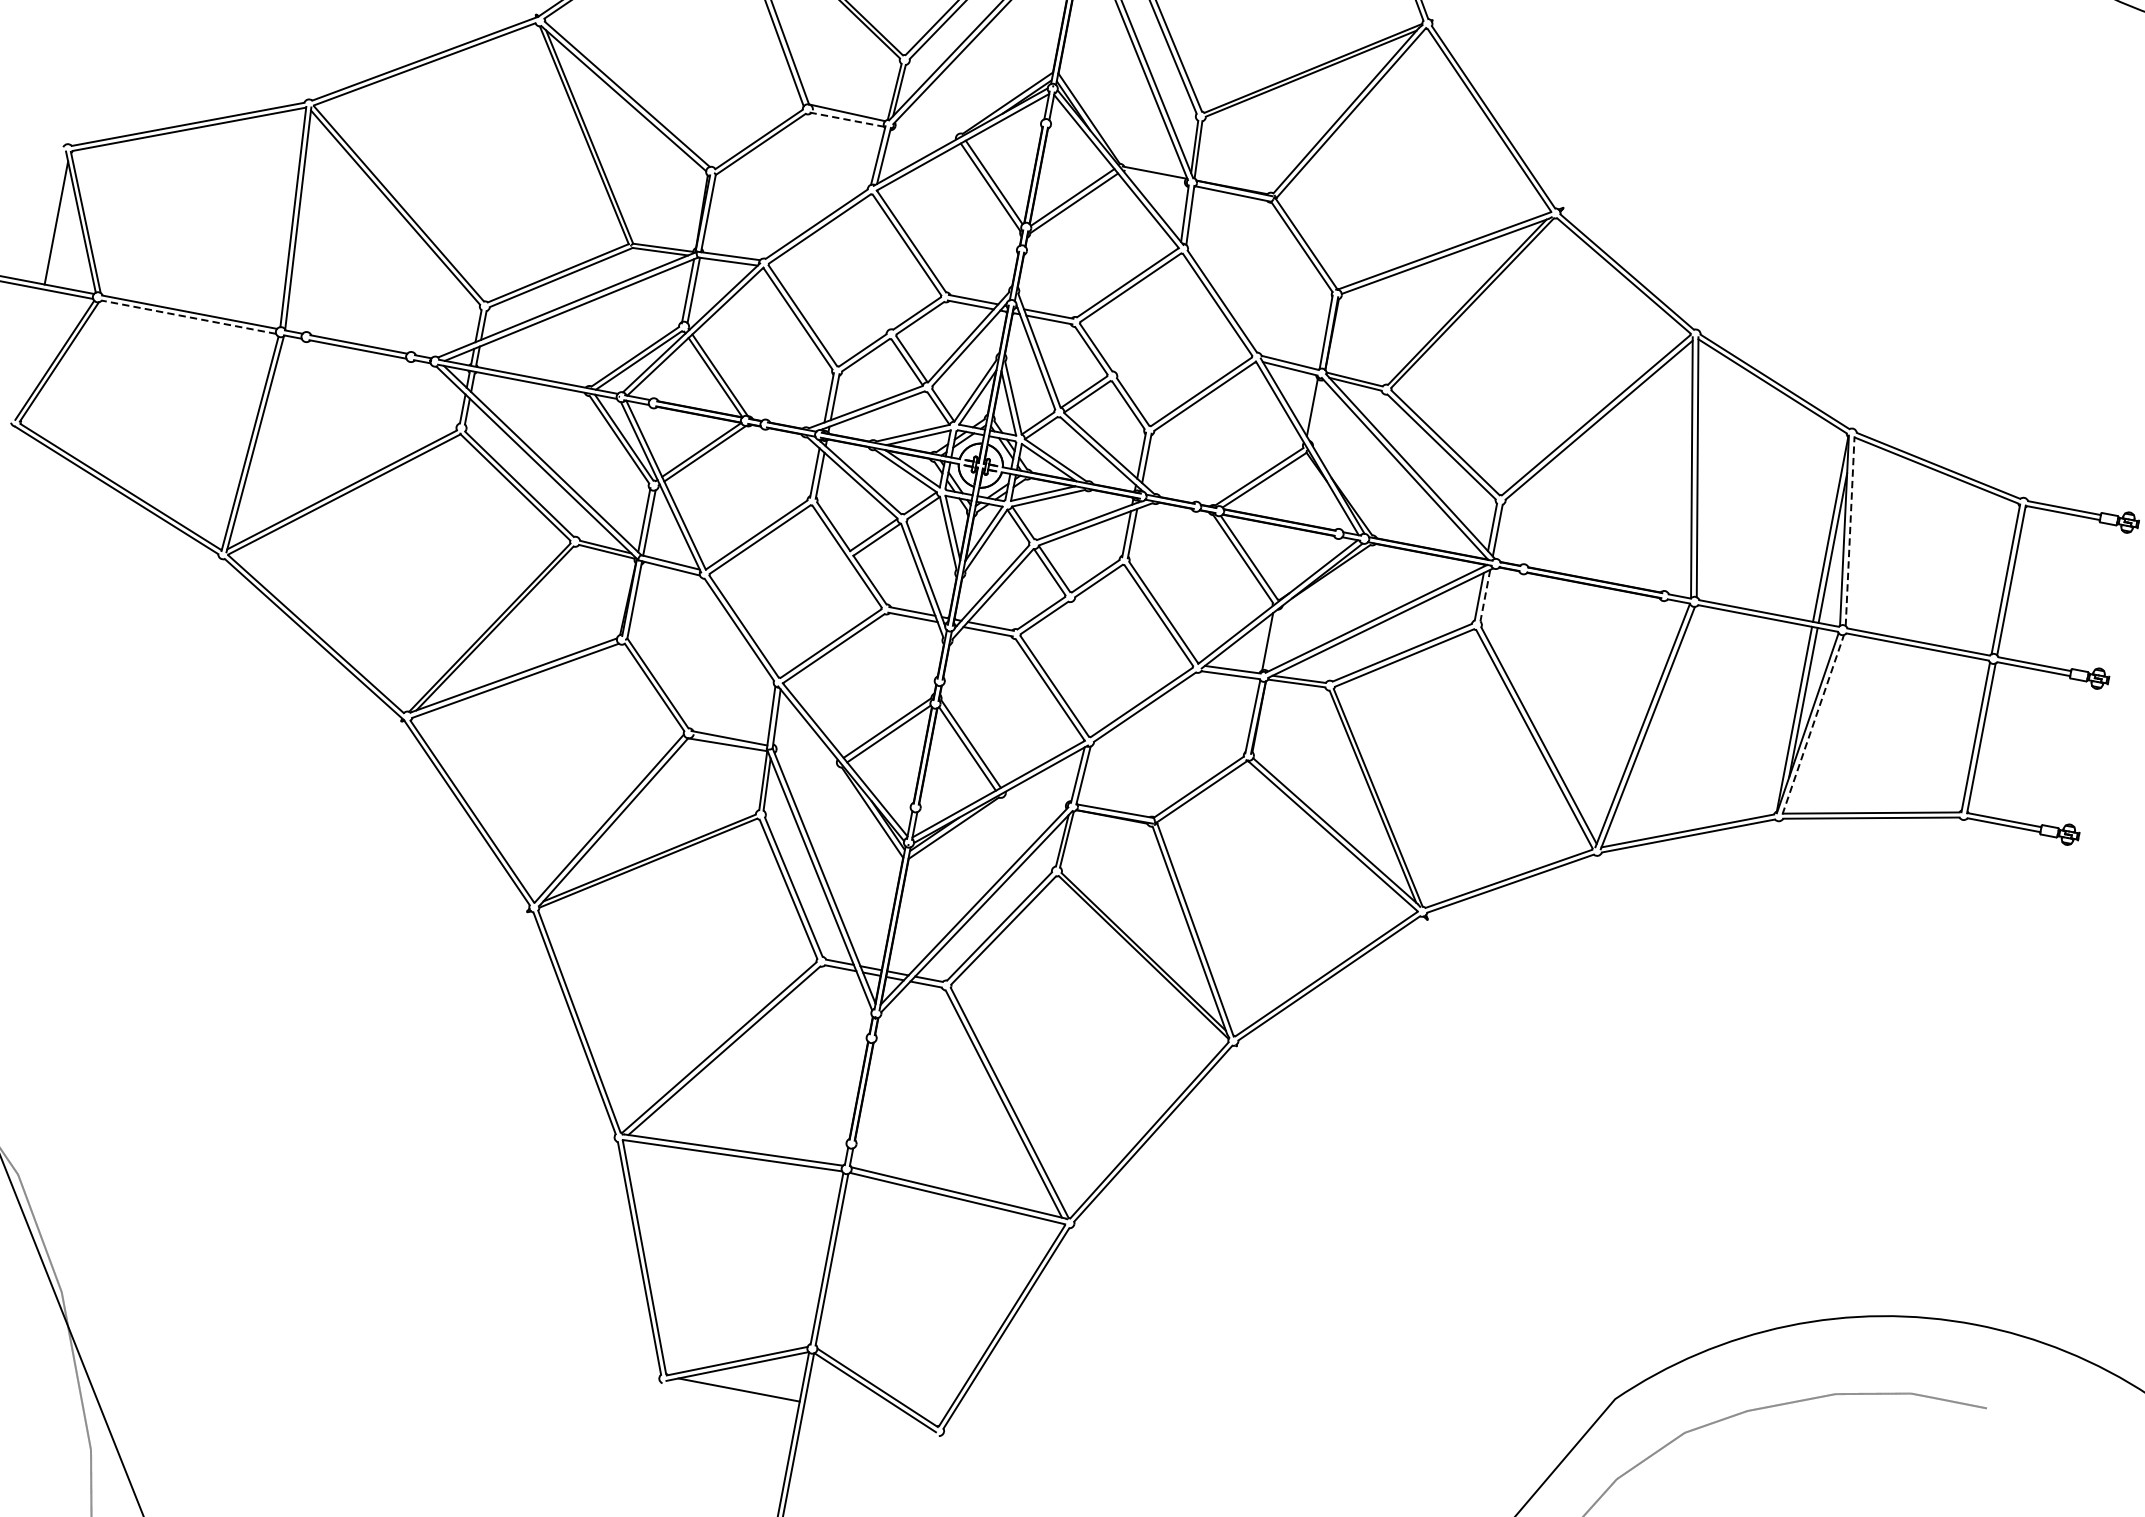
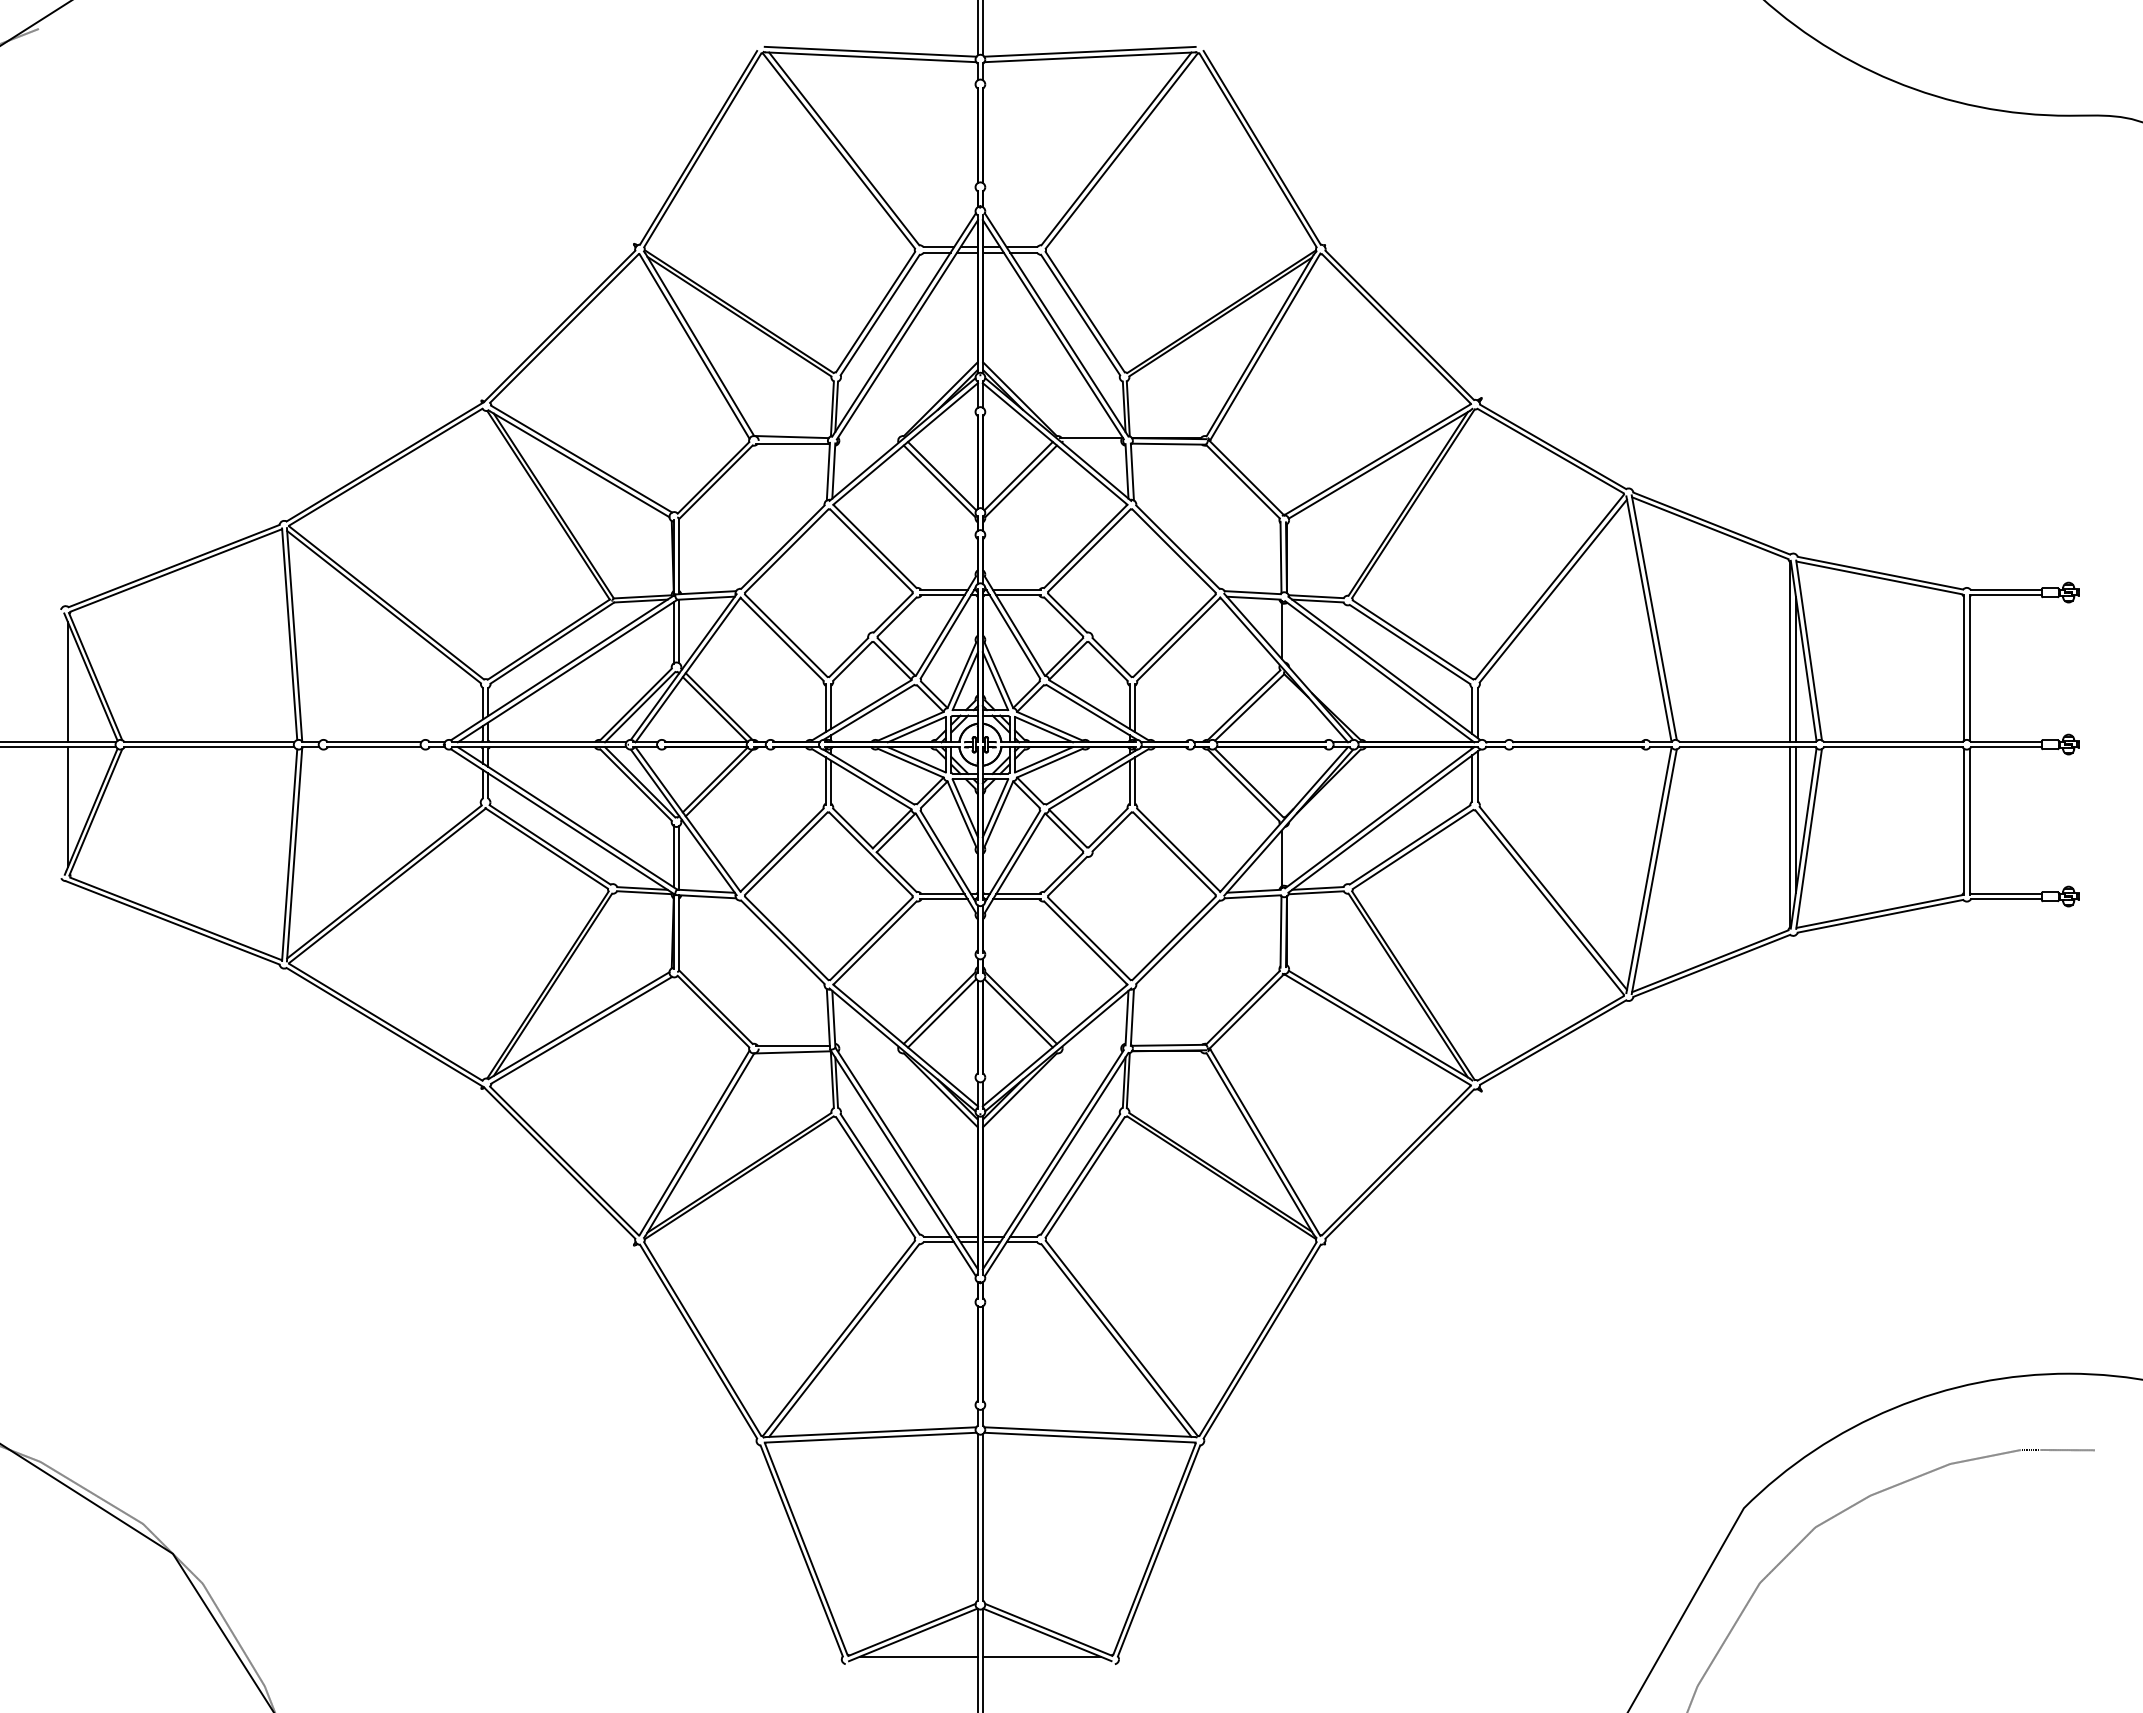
line: (846, 119) -> (792, 443), dashed -> solid
line: (187, 317) -> (208, 747), dashed -> solid
line: (32, 351) -> (68, 807), added
line: (1850, 531) -> (1809, 650), dashed -> solid
line: (1485, 595) -> (1477, 776), dashed -> solid
line: (1813, 725) -> (1809, 839), dashed -> solid
line: (865, 1413) -> (1041, 1656), added

